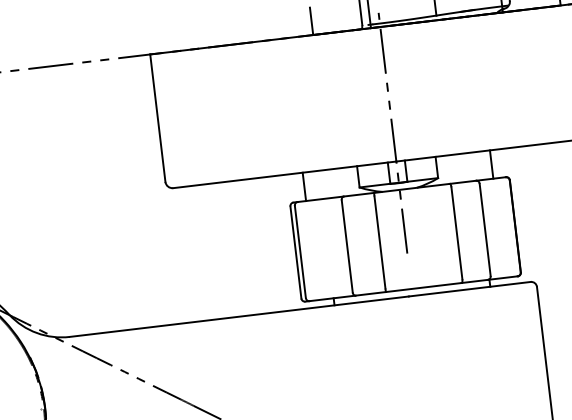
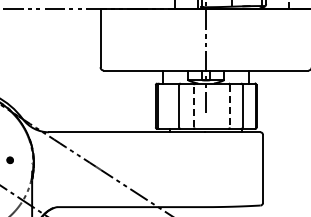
line: (456, 233) -> (229, 106), solid -> dashed
line: (380, 240) -> (194, 105), solid -> dashed

